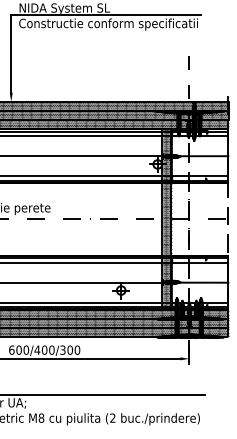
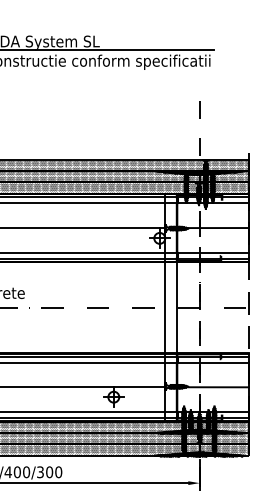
hatch: (166, 218) -> (170, 306), removed

